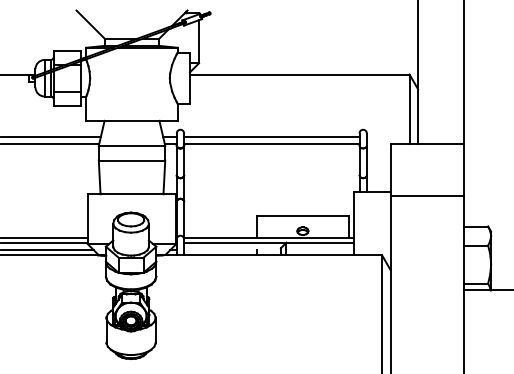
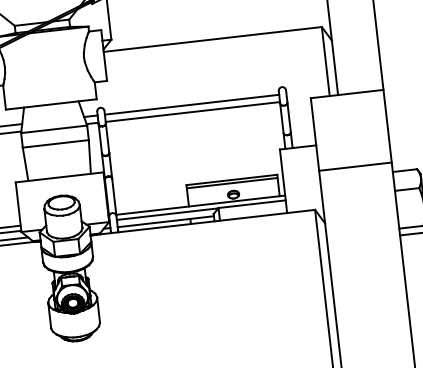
line: (426, 196) -> (354, 167), moved
line: (302, 219) -> (231, 183), added
line: (232, 250) -> (165, 221), added

